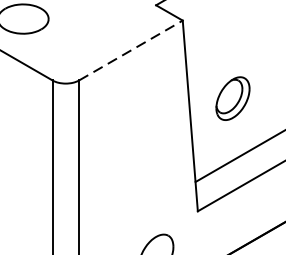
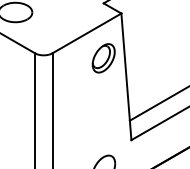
line: (130, 50) -> (86, 33), dashed -> solid
part: (232, 98) -> (103, 58), moved

